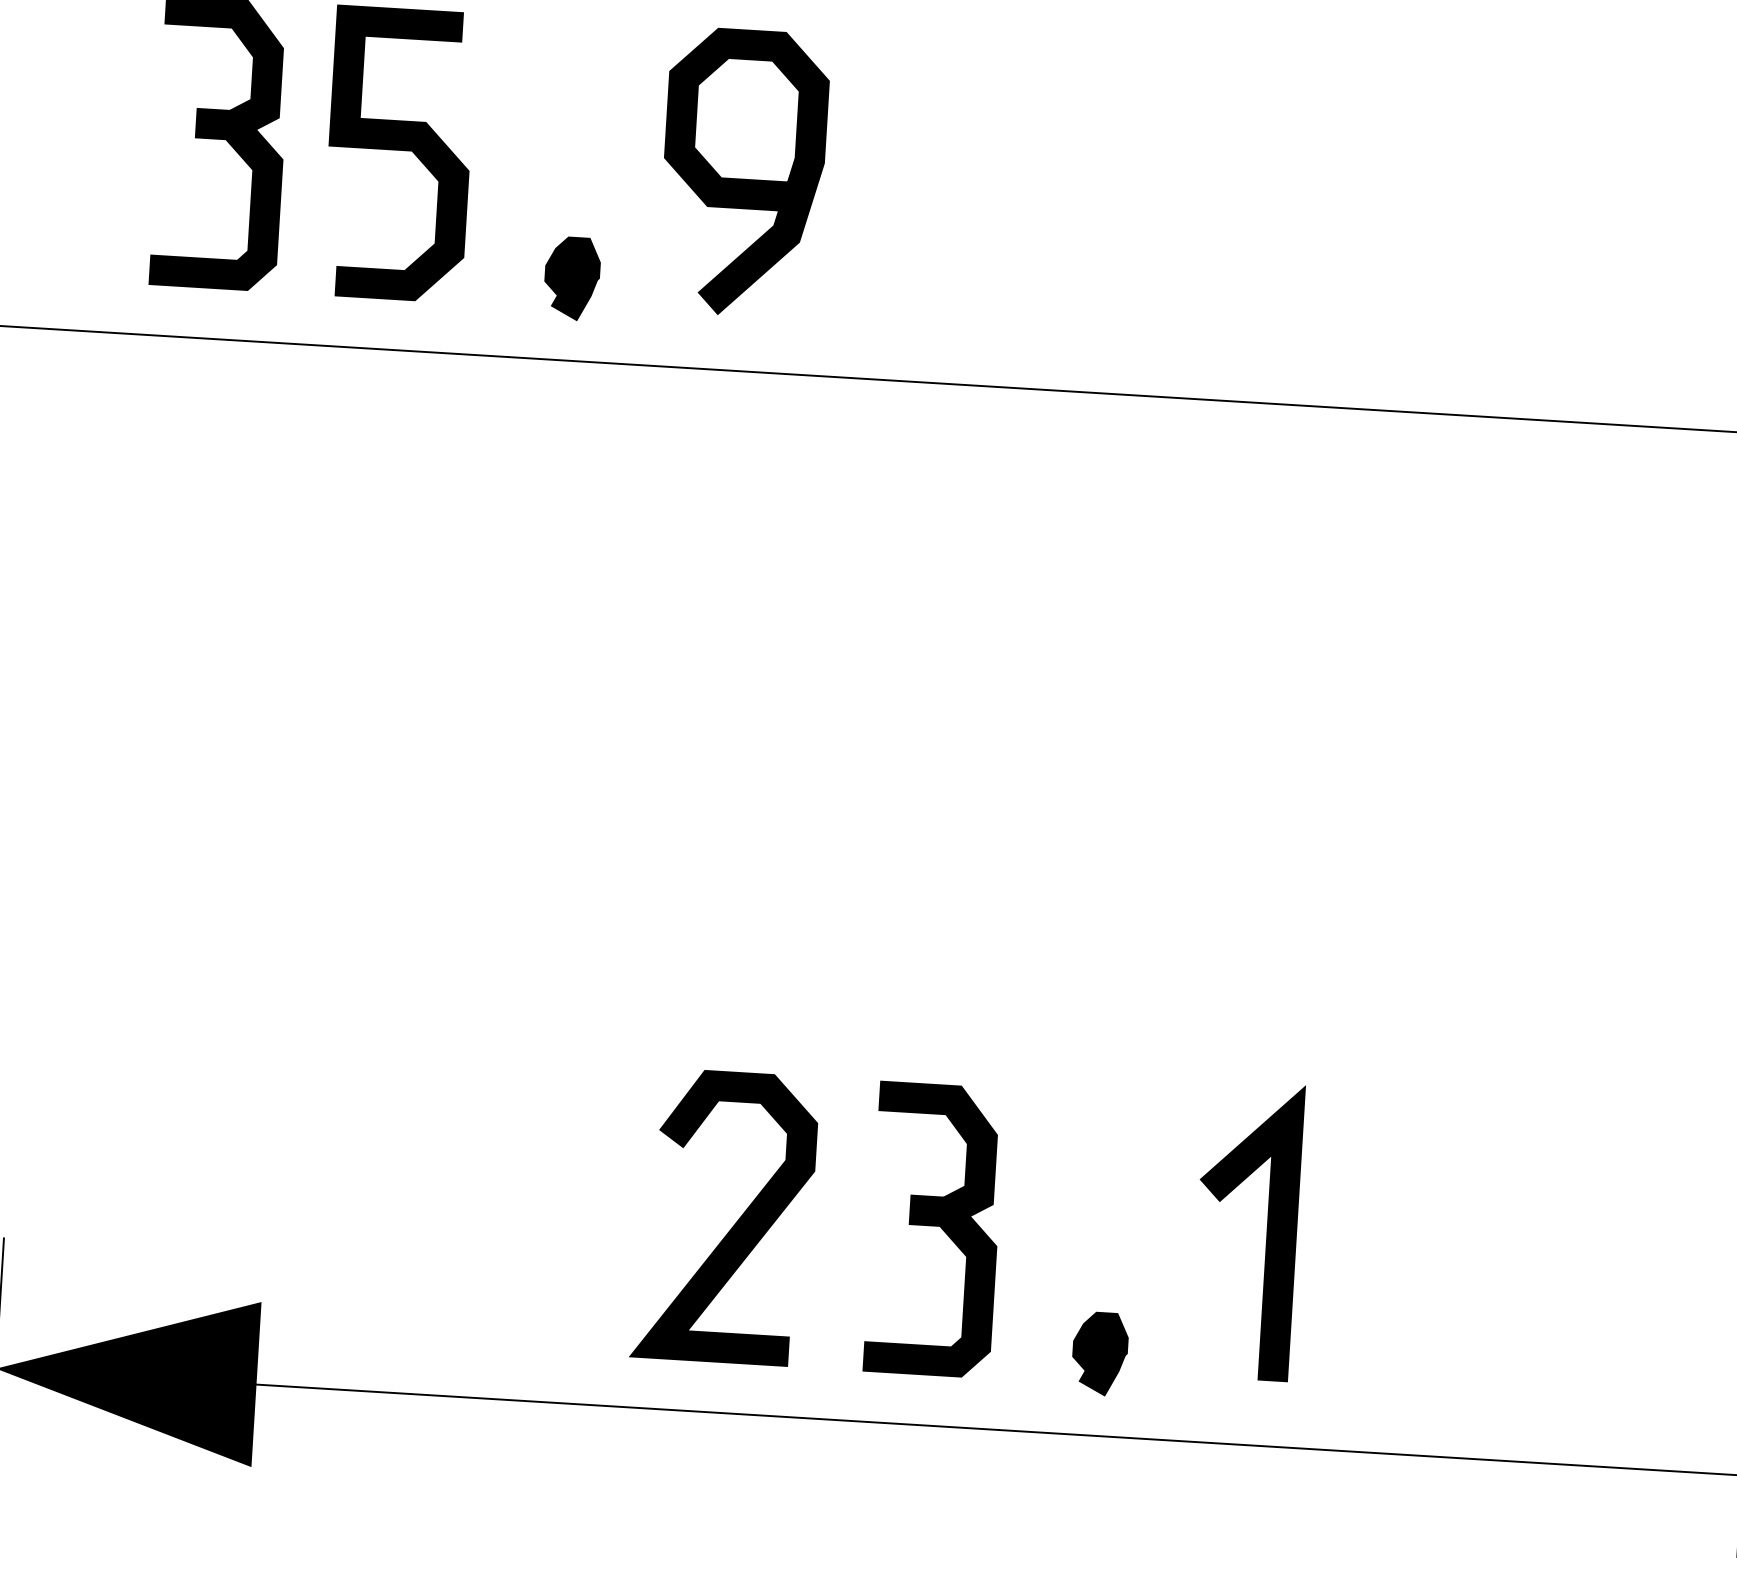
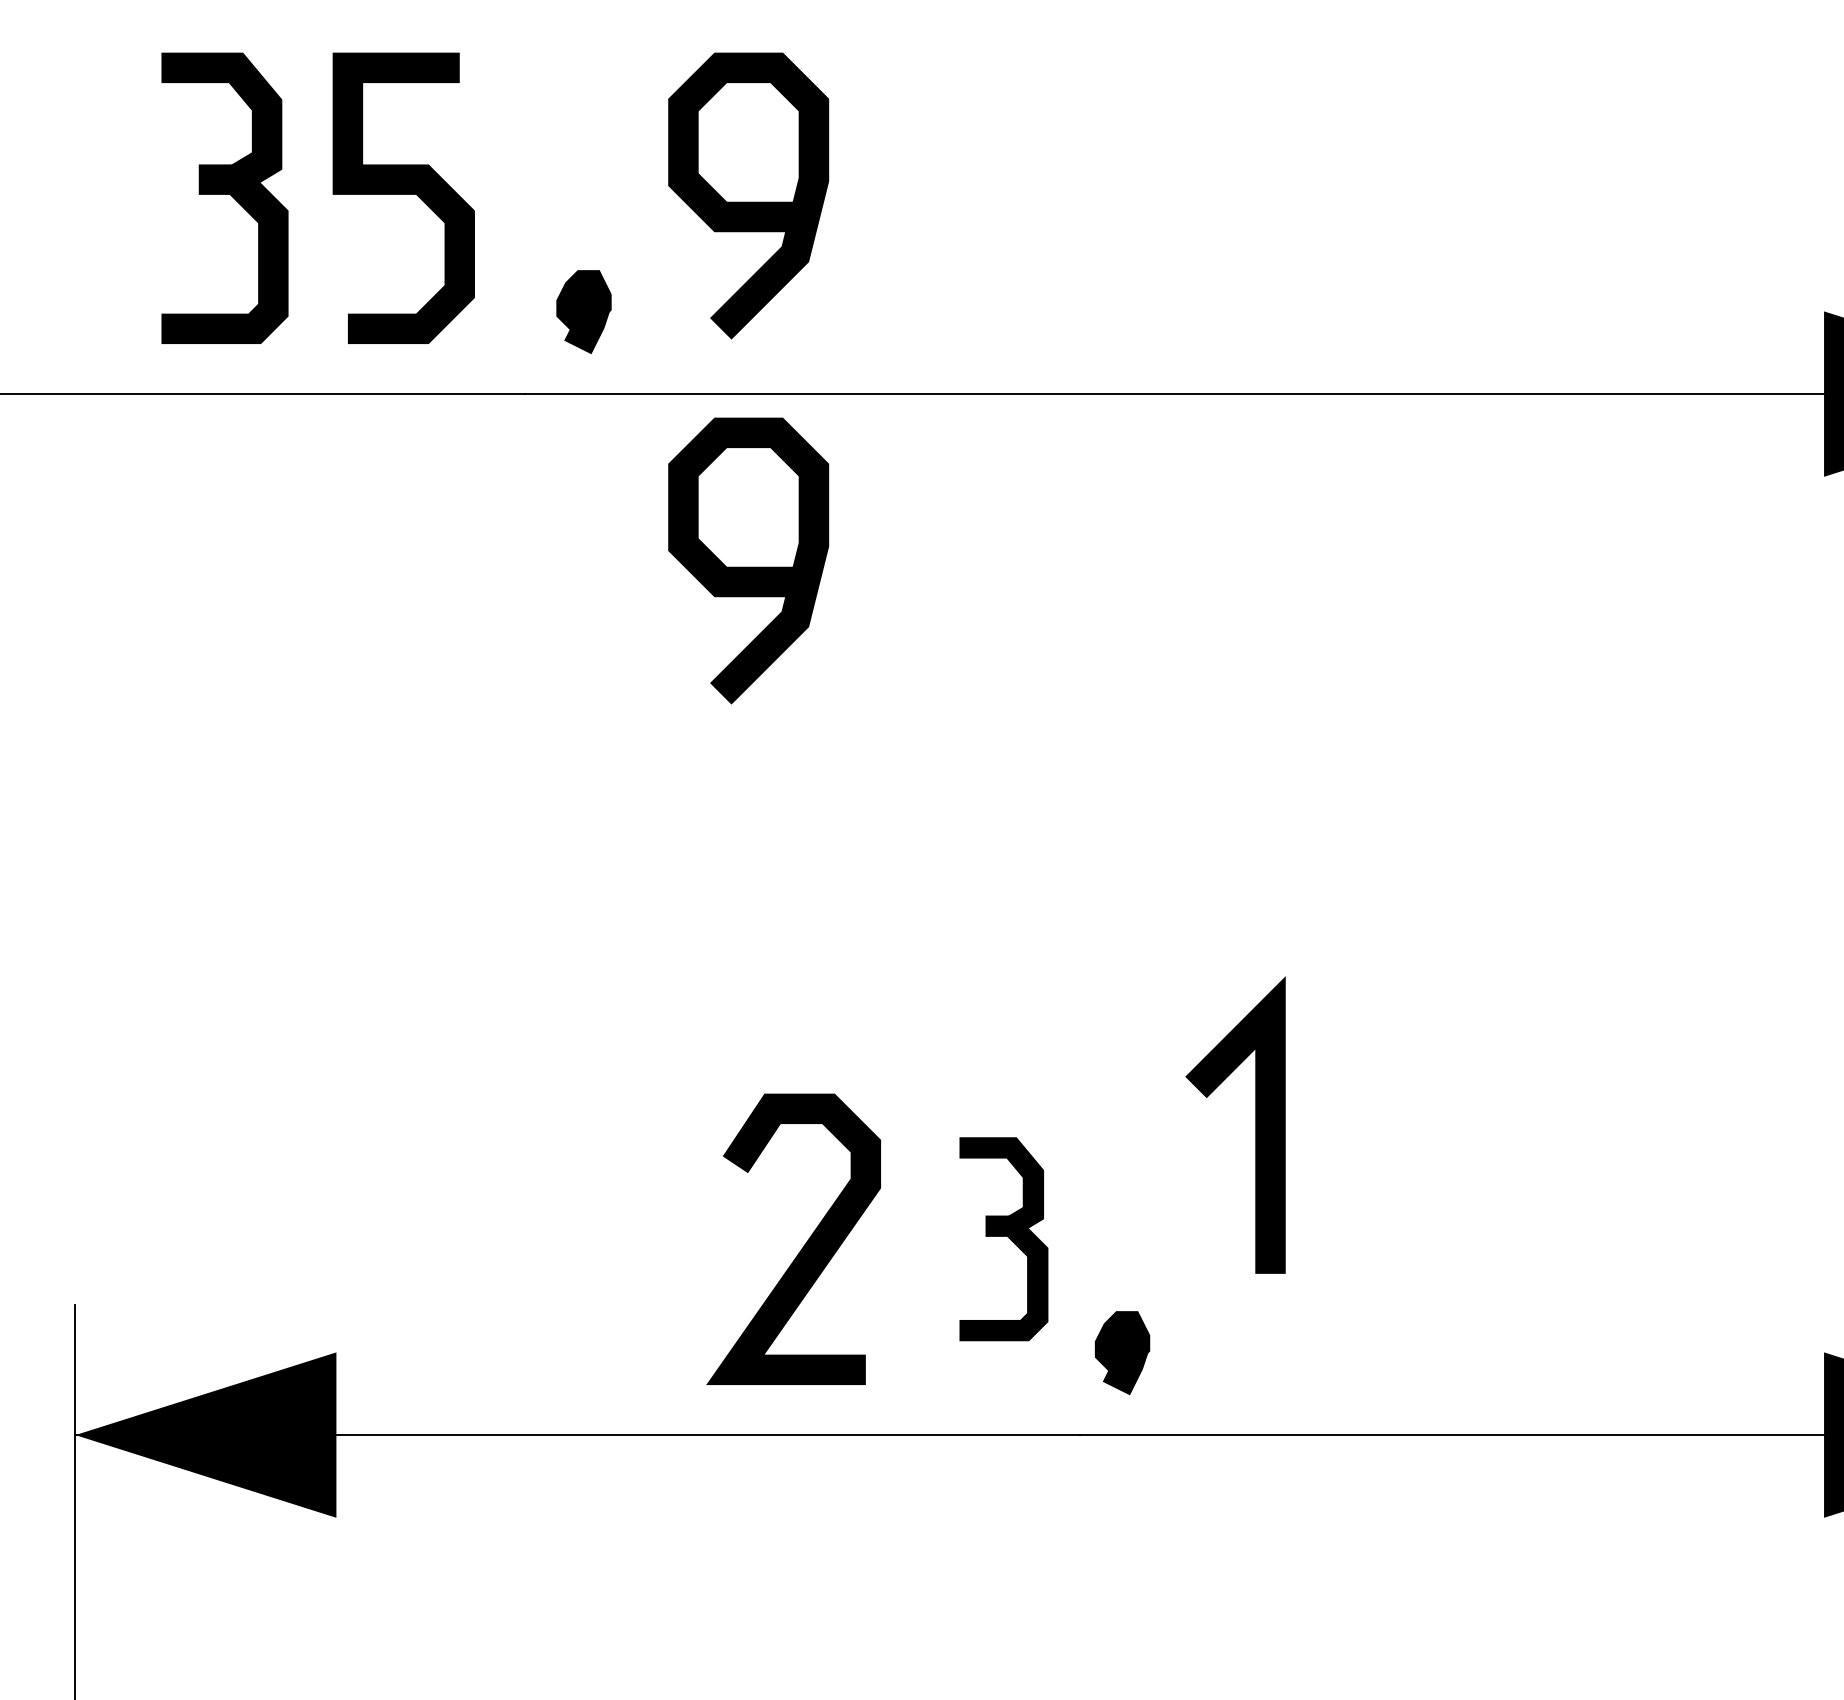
curve: (720, 542) -> (748, 566), added
part: (934, 1229) -> (1003, 1238), size x0.7
line: (1266, 1231) -> (1255, 1124), moved
part: (1100, 1353) -> (1122, 1352), moved

